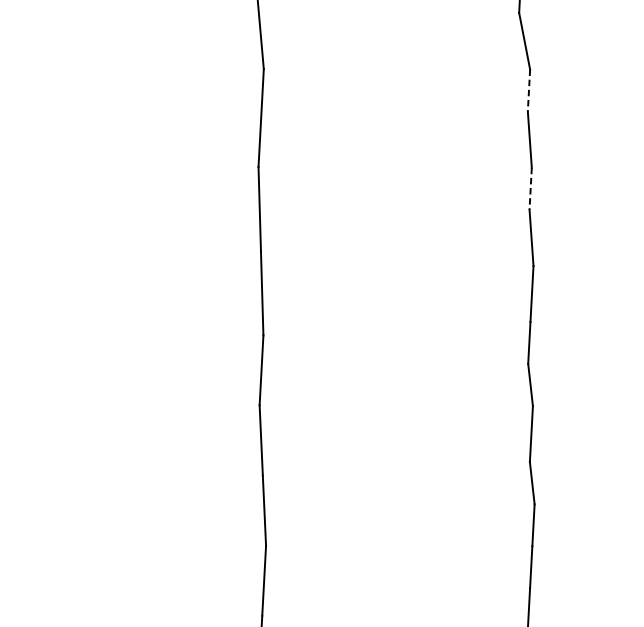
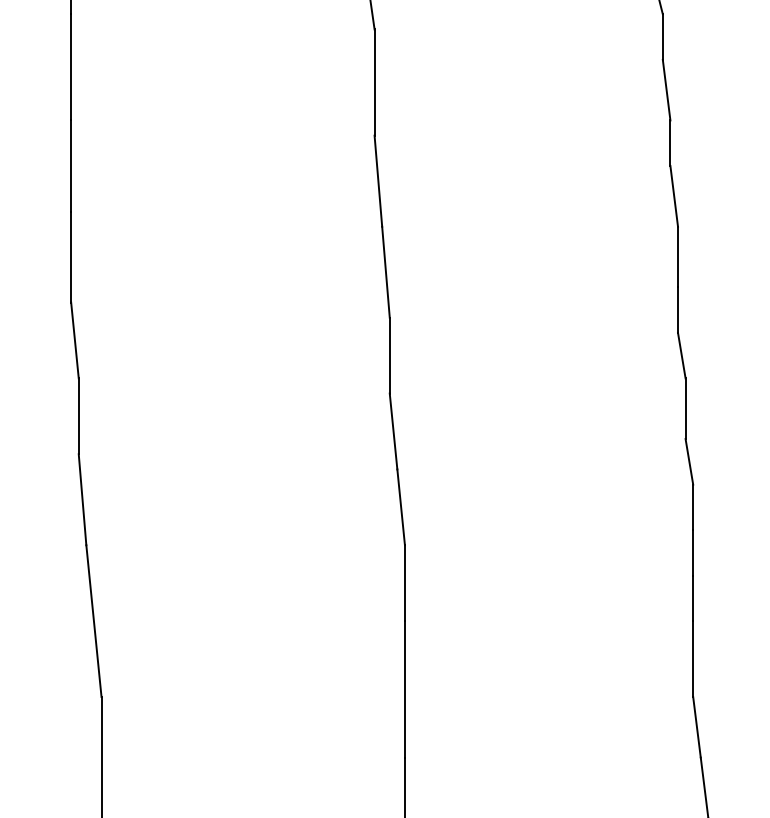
line: (528, 90) -> (662, 37), dashed -> solid
line: (530, 188) -> (670, 143), dashed -> solid

